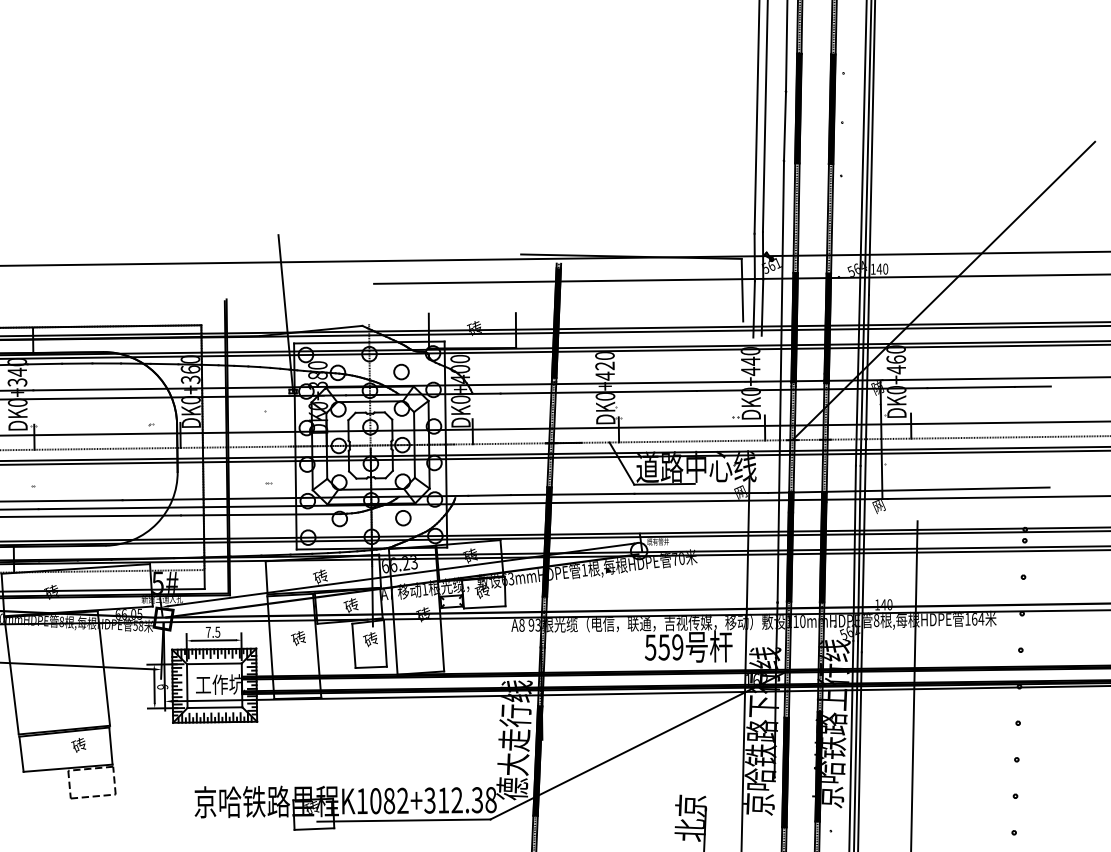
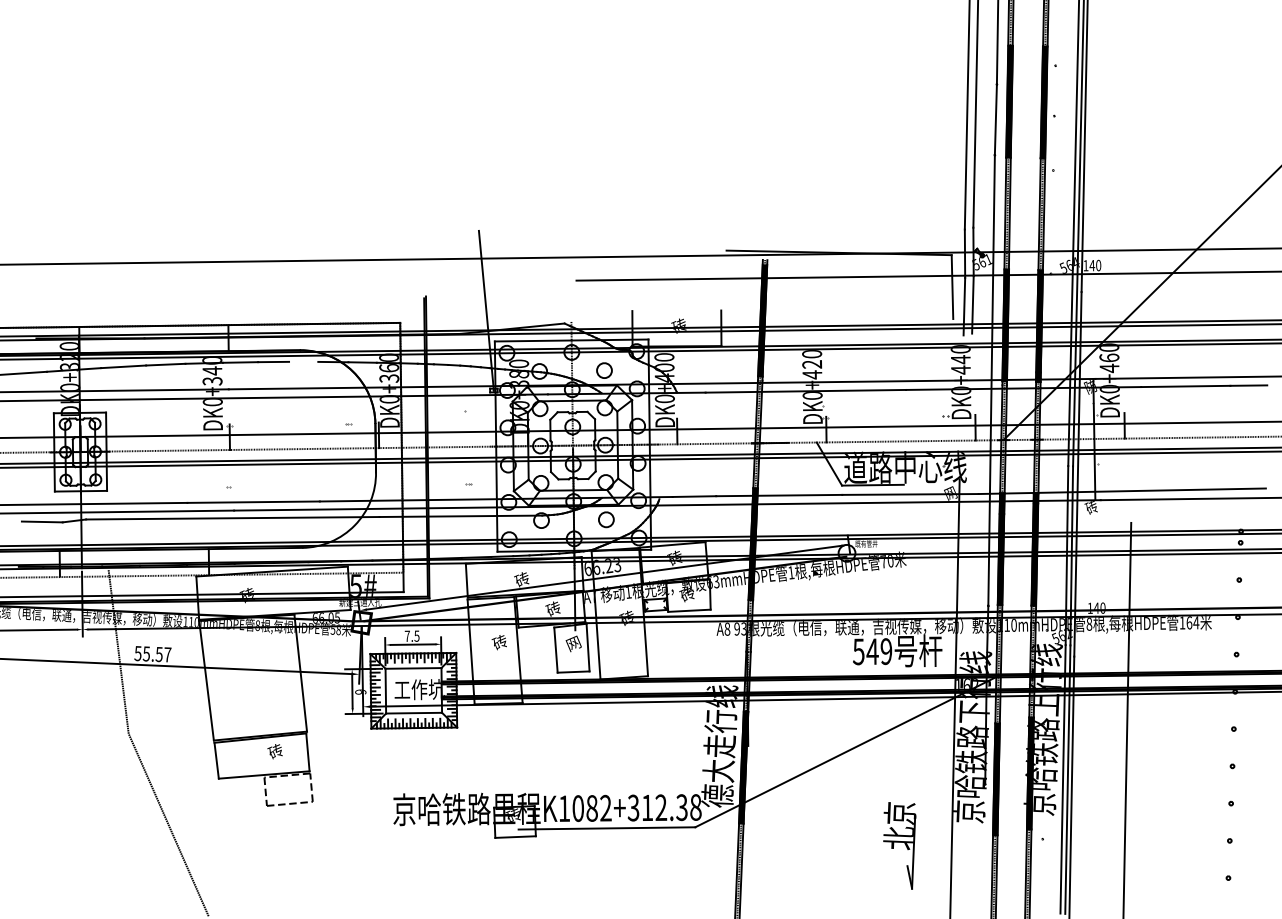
line: (106, 363) -> (303, 361), removed
text: (878, 507) -> (1091, 508), 网 -> 砖
text: (371, 639) -> (573, 643), 砖 -> 网
text: (664, 647) -> (872, 651), 559 -> 549

